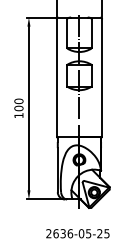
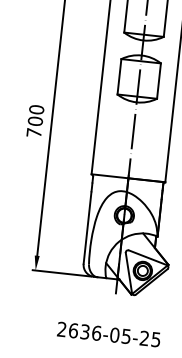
text: (18, 115) -> (33, 132), 100 -> 700

